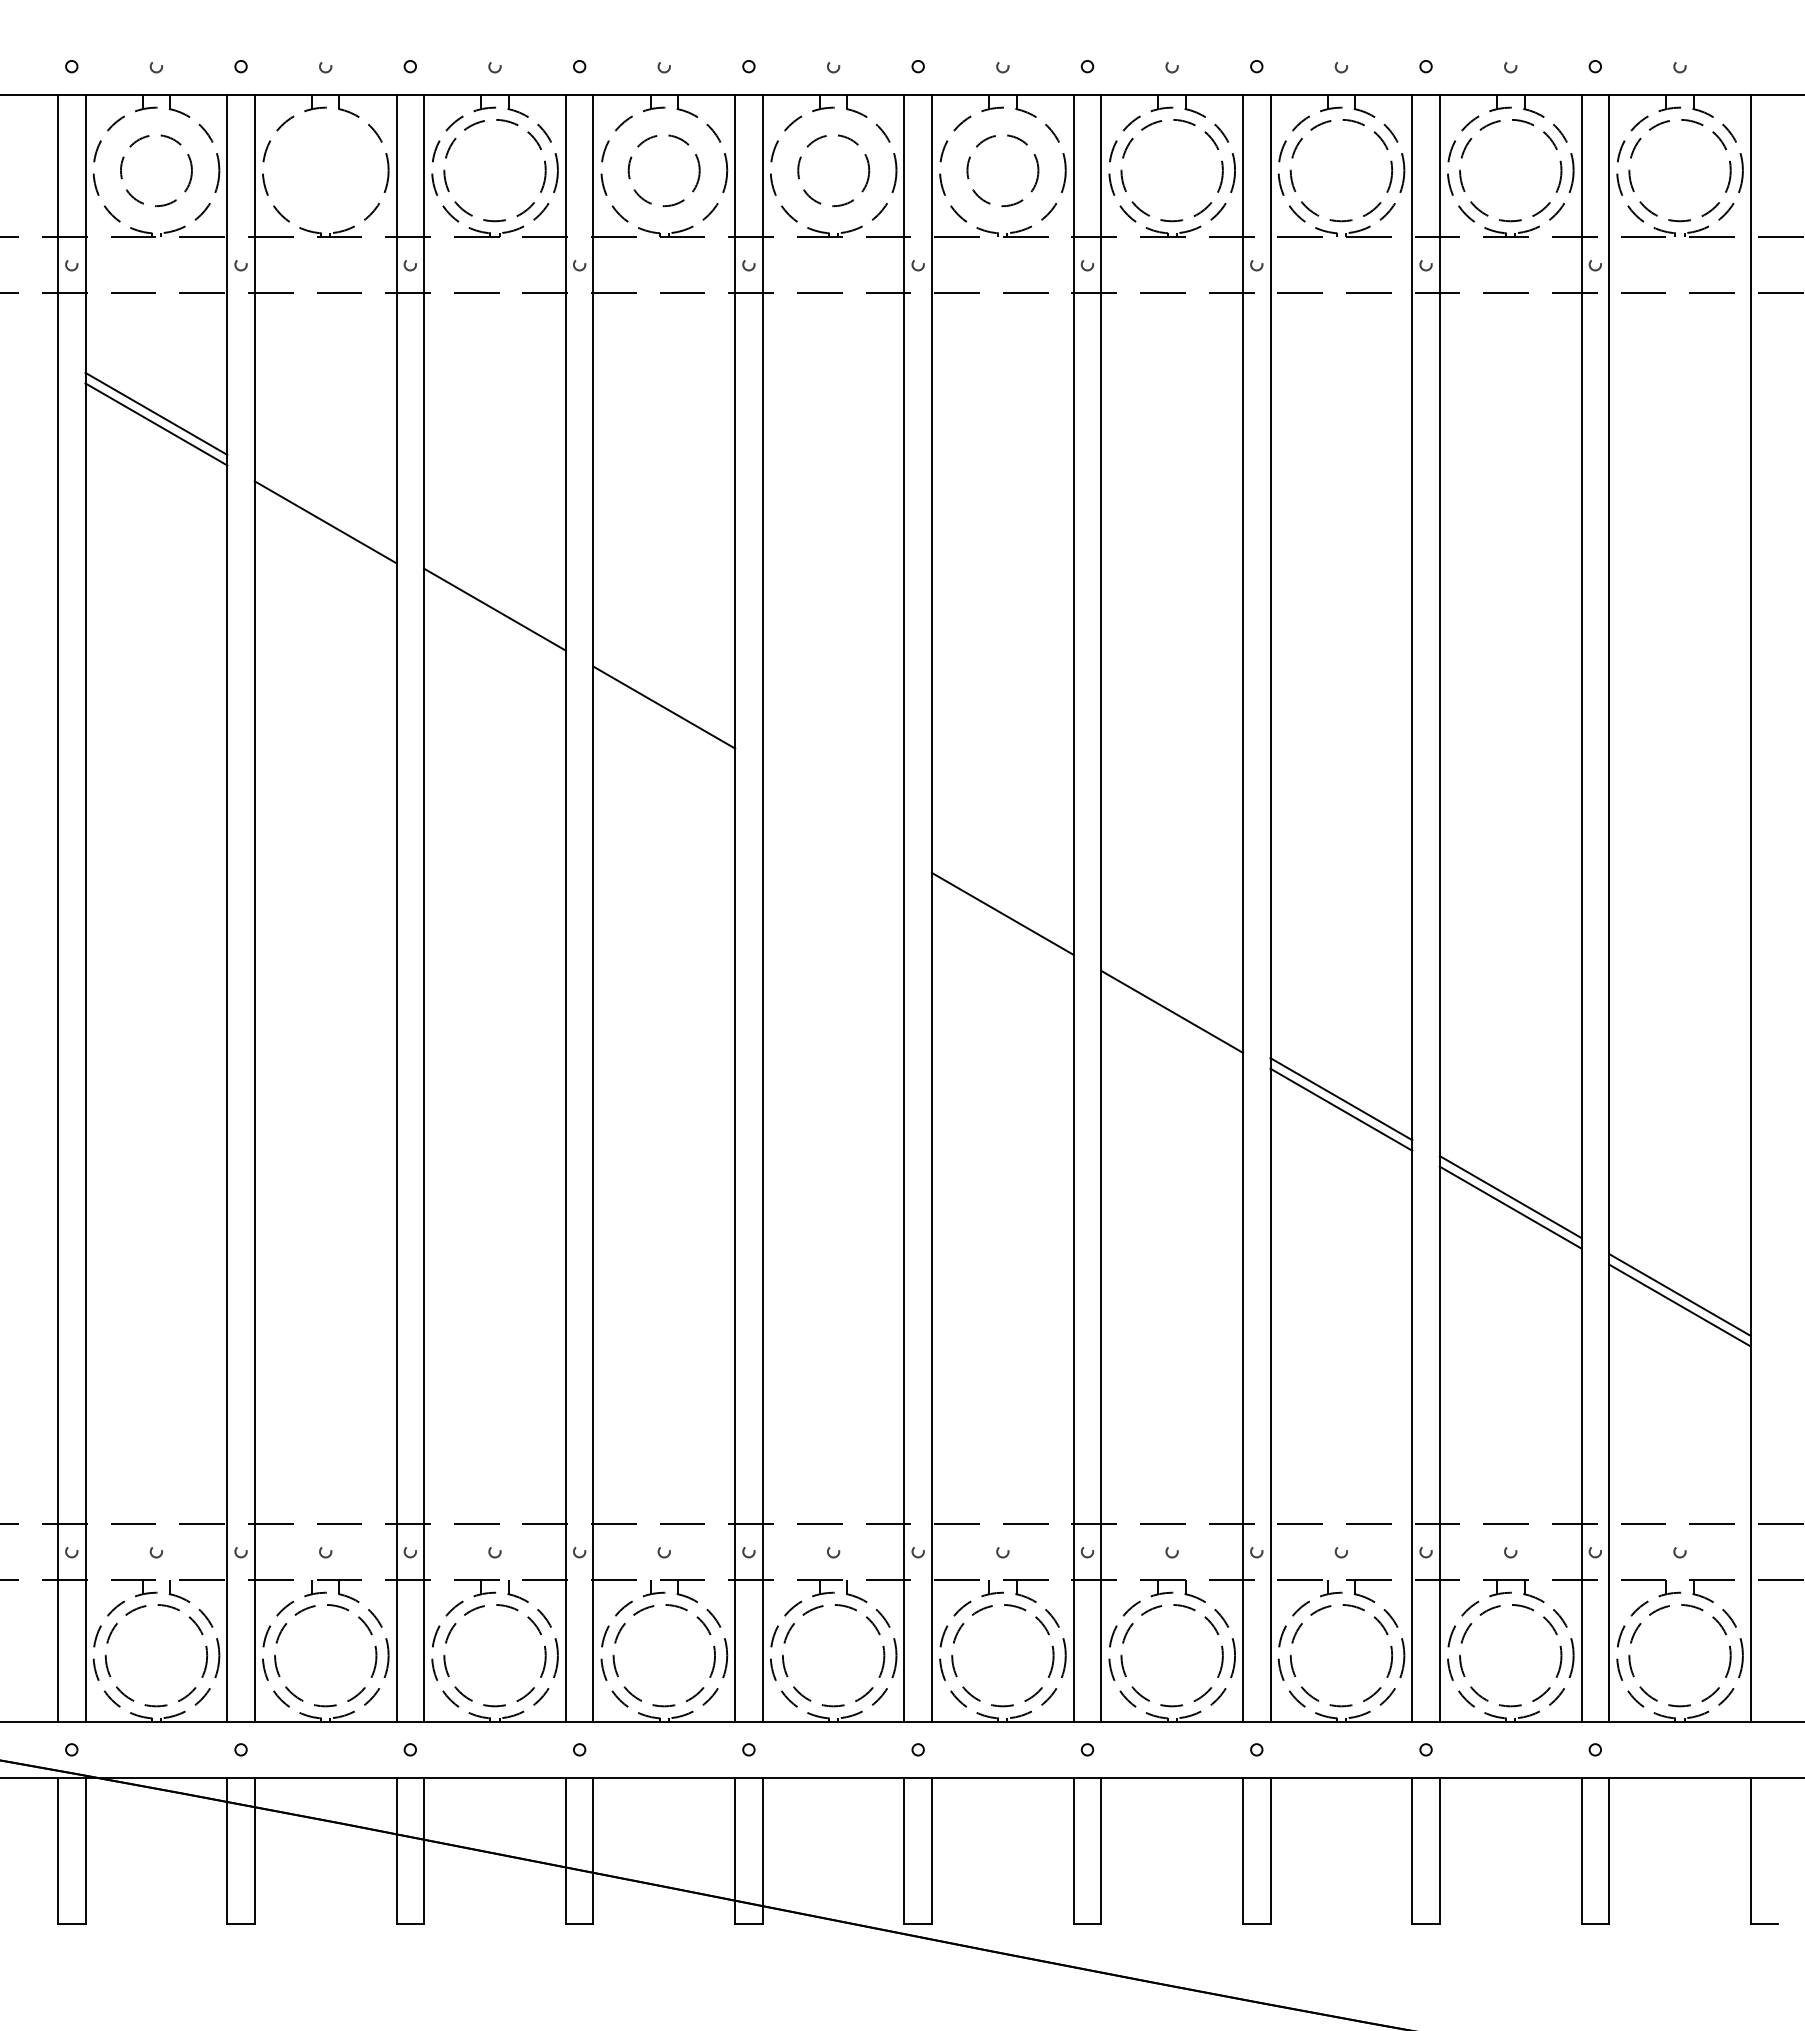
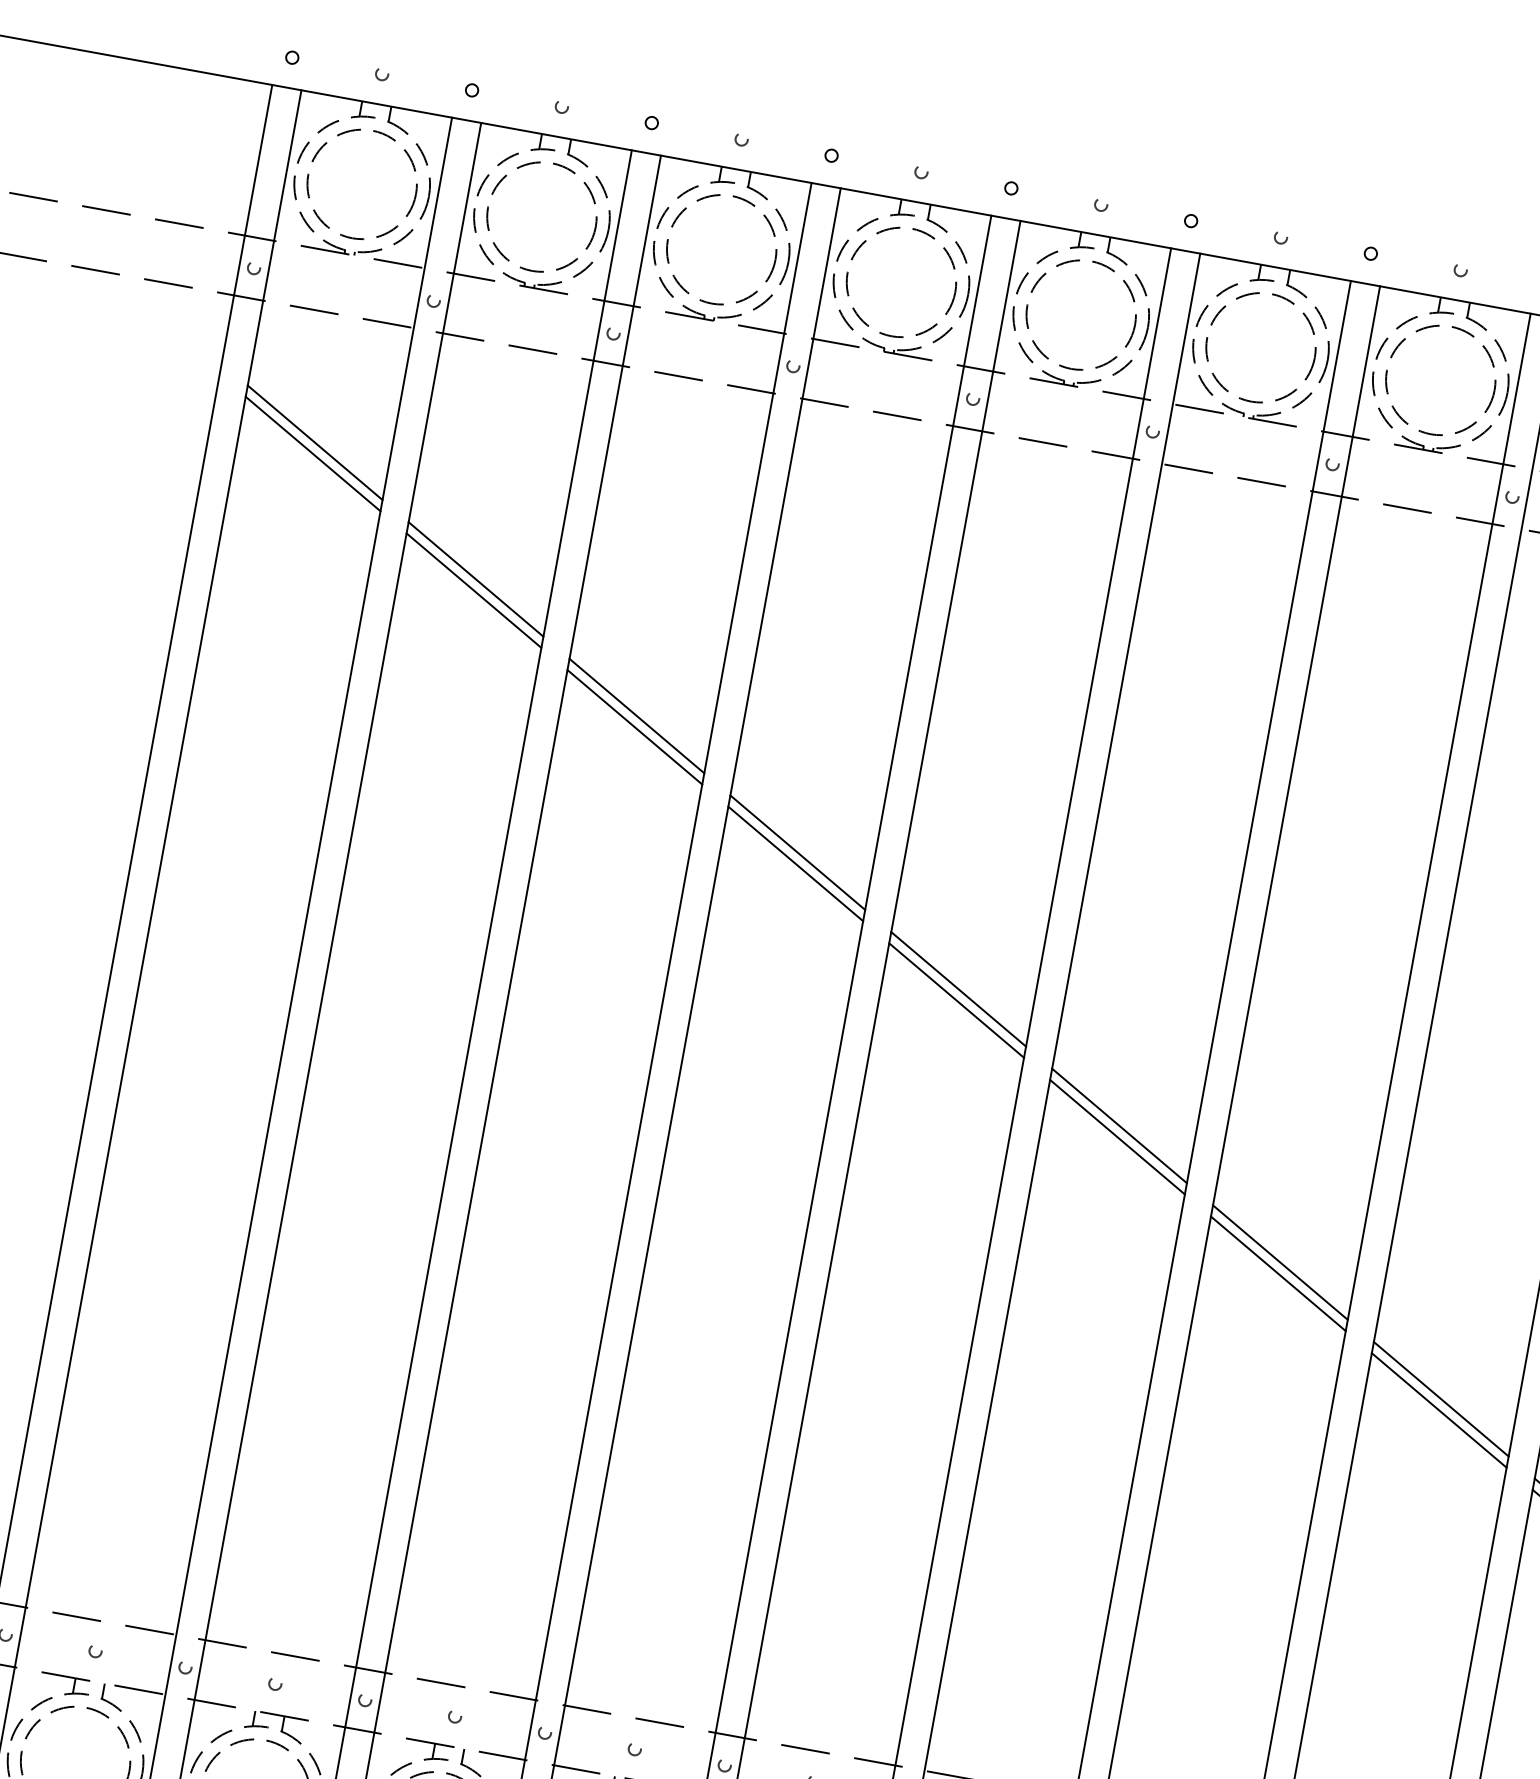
circle: (156, 170) -> (362, 184), size x1.43
circle: (325, 170) -> (541, 216), added
circle: (663, 170) -> (900, 282), size x1.43
circle: (833, 170) -> (1081, 315), size x1.43
circle: (1002, 170) -> (1260, 347), size x1.43
line: (325, 511) -> (475, 579), added
line: (494, 620) -> (634, 727), added
line: (664, 718) -> (795, 864), added
line: (833, 805) -> (958, 989), added
line: (833, 816) -> (956, 1001), added
line: (1002, 903) -> (1119, 1126), added
line: (1172, 1001) -> (1280, 1262), added

